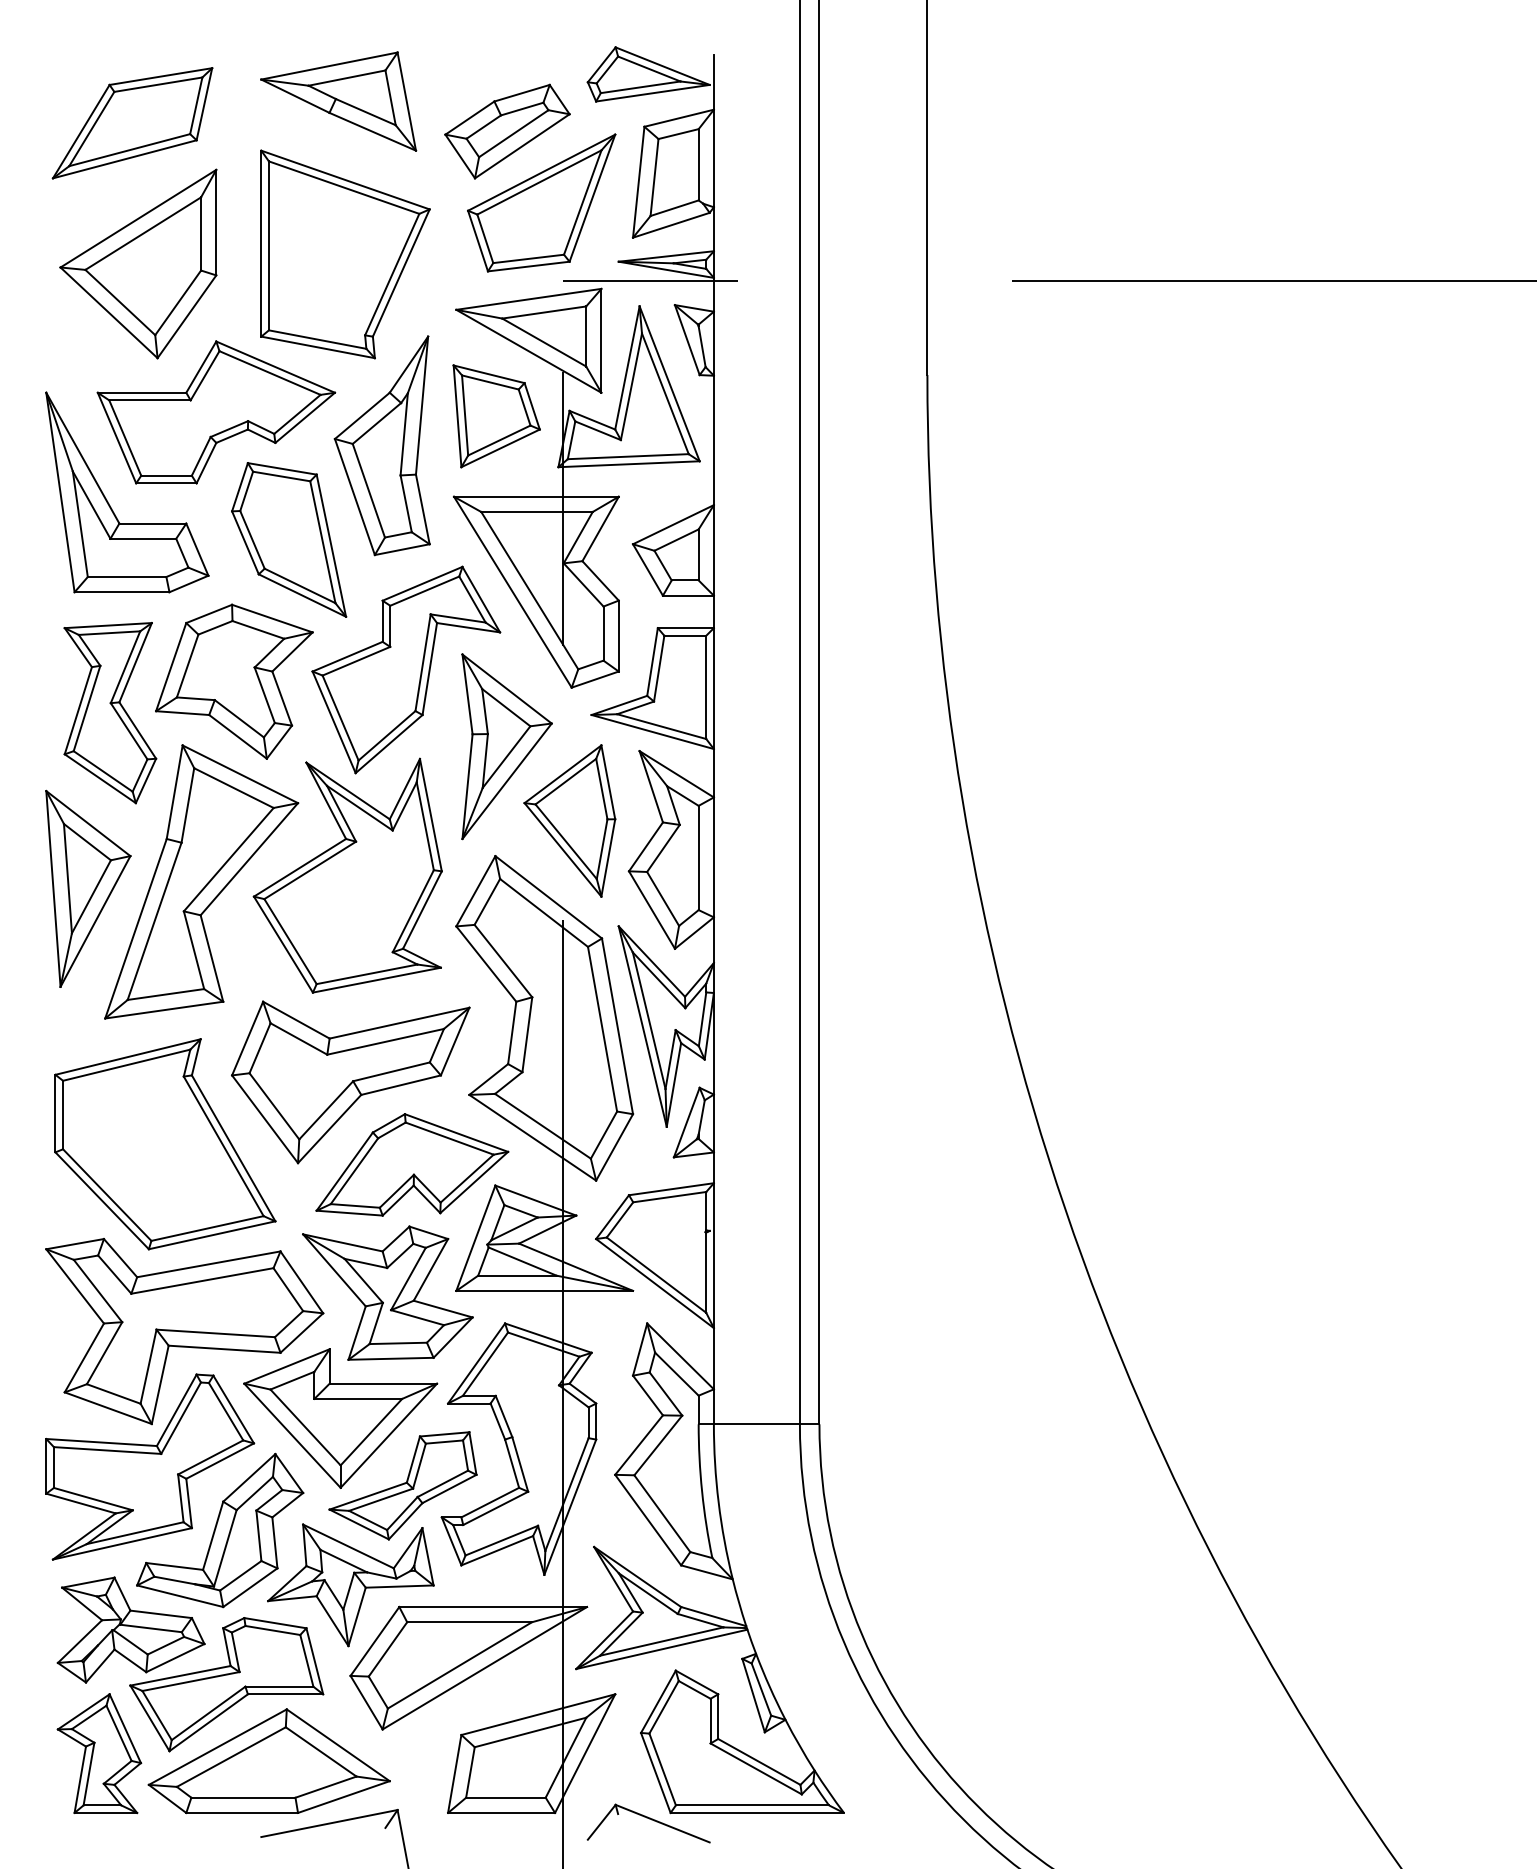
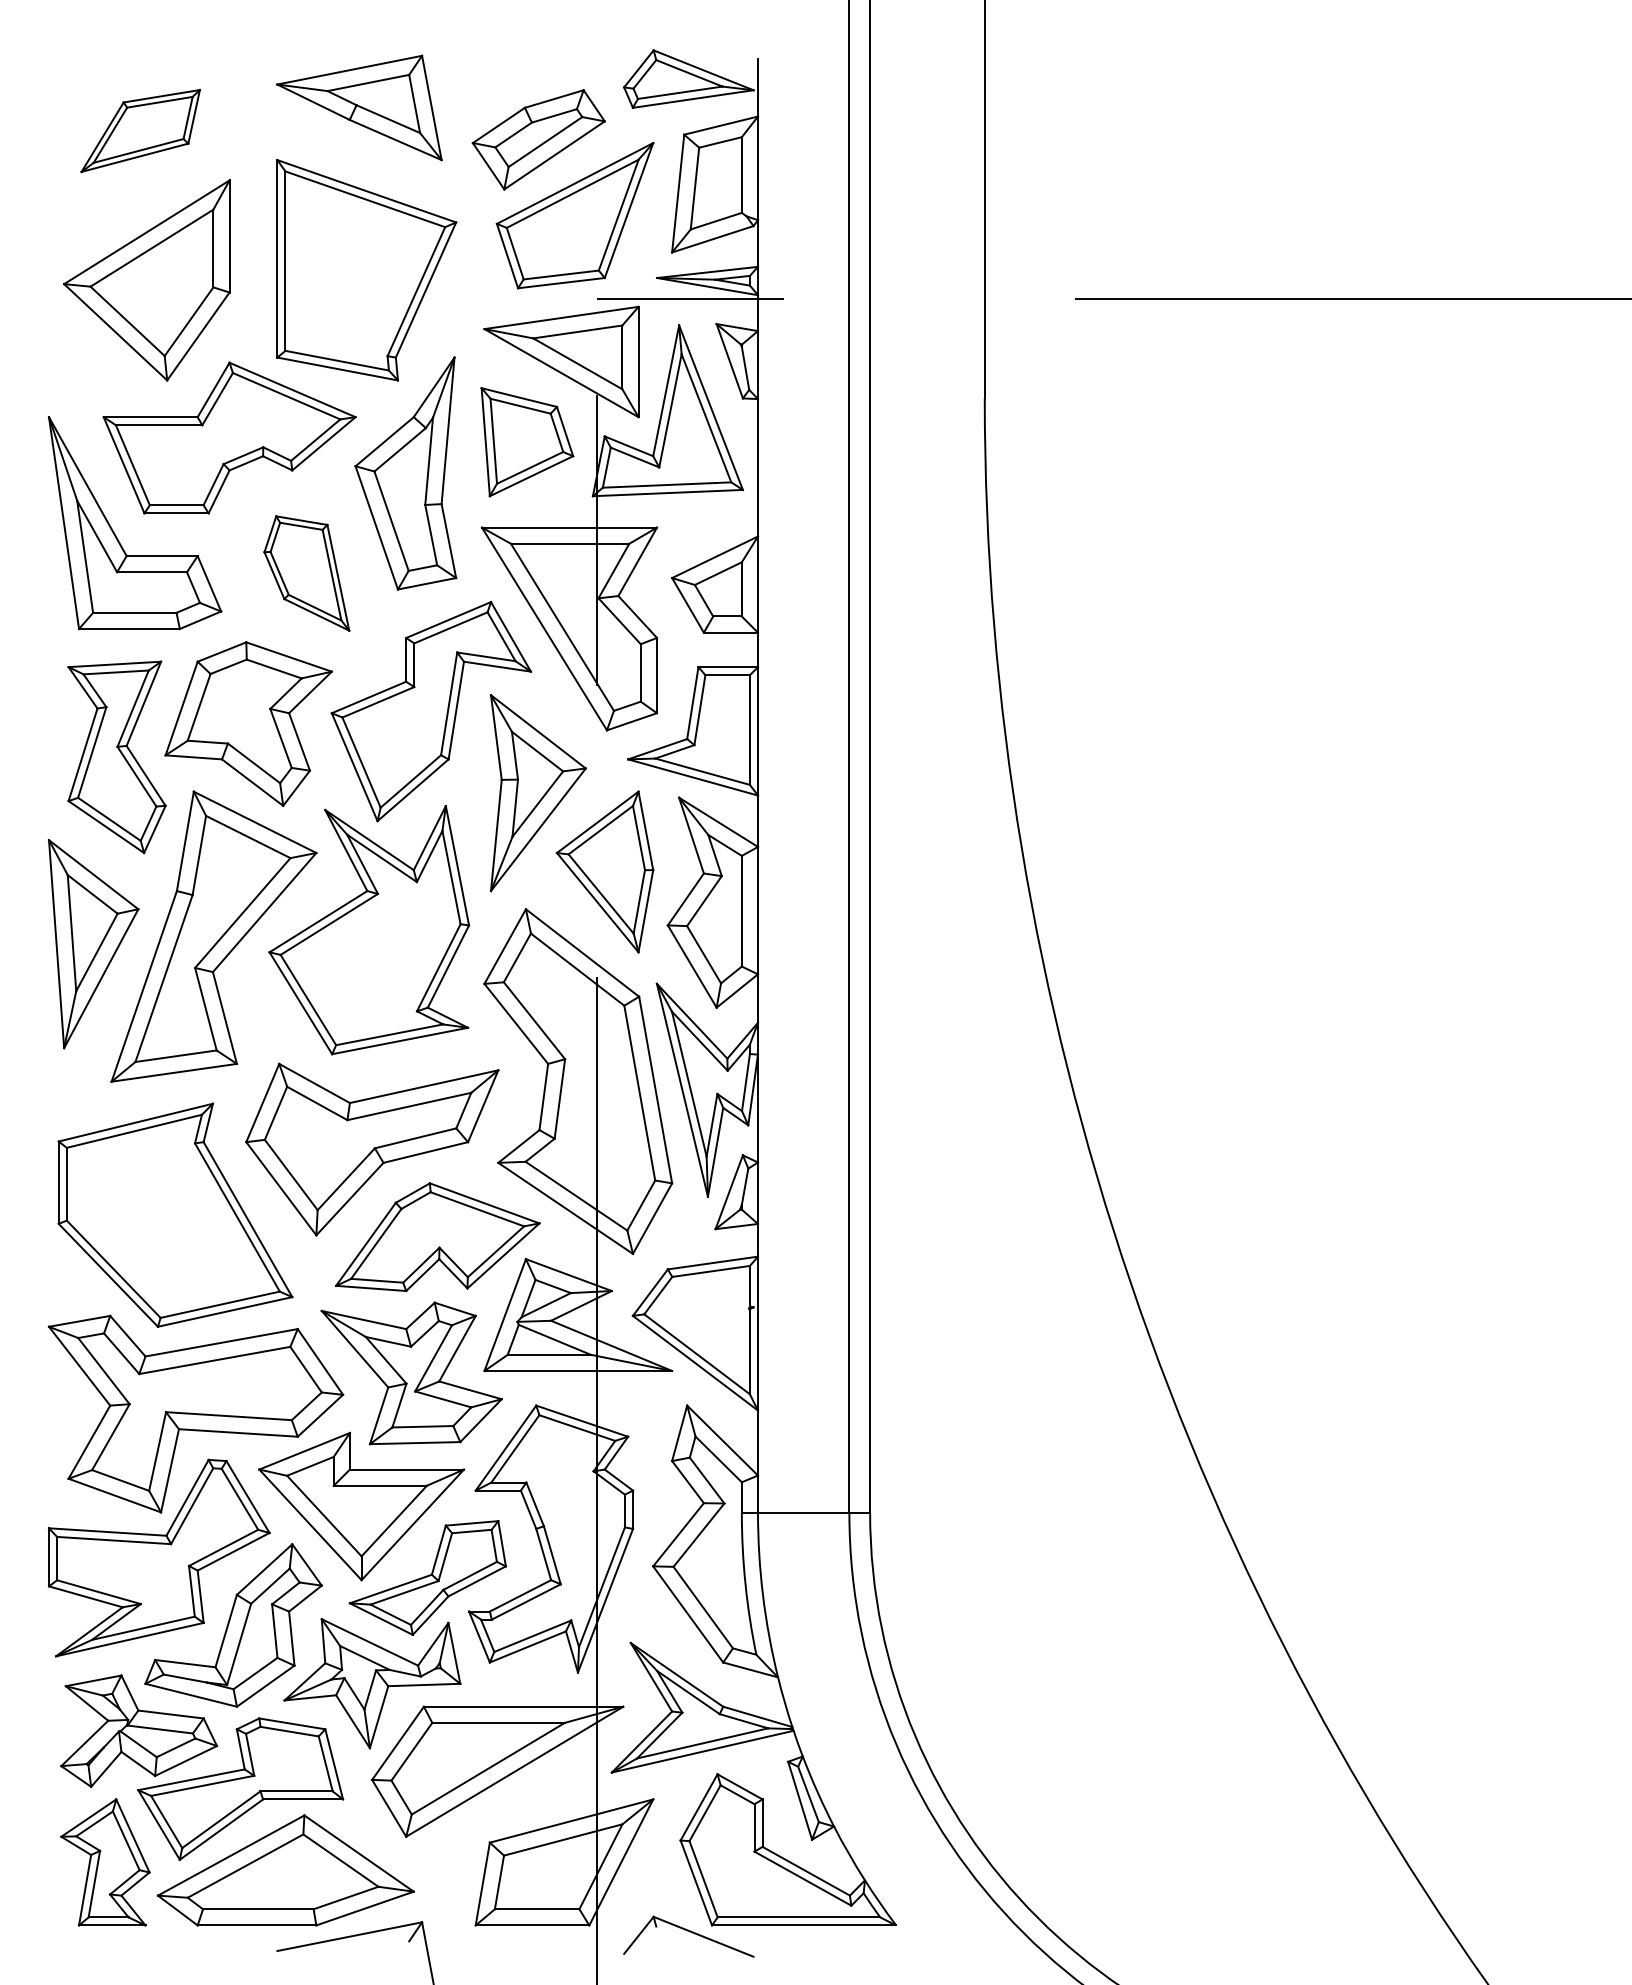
part: (132, 122) -> (140, 130), size x0.7
part: (288, 539) -> (306, 573), size x0.7

